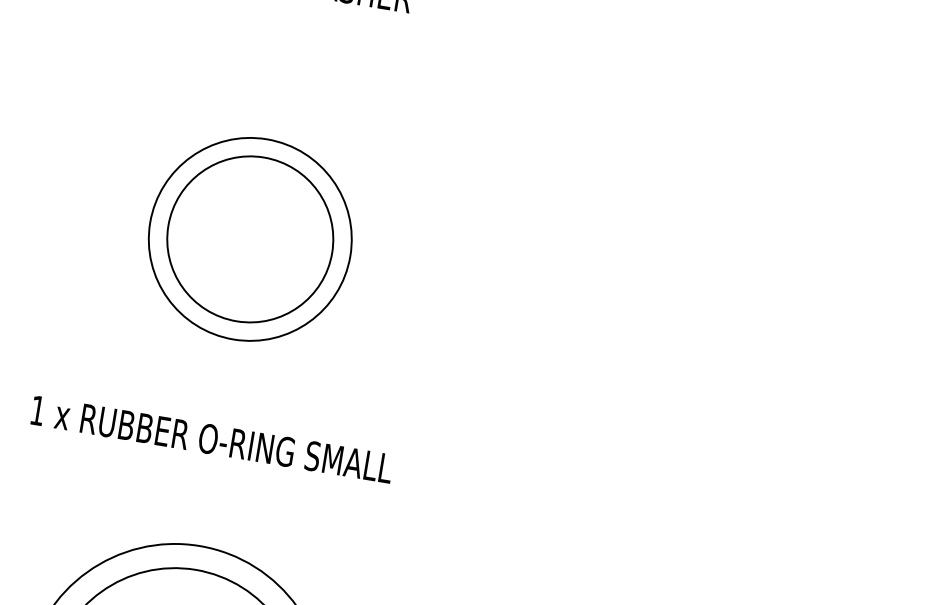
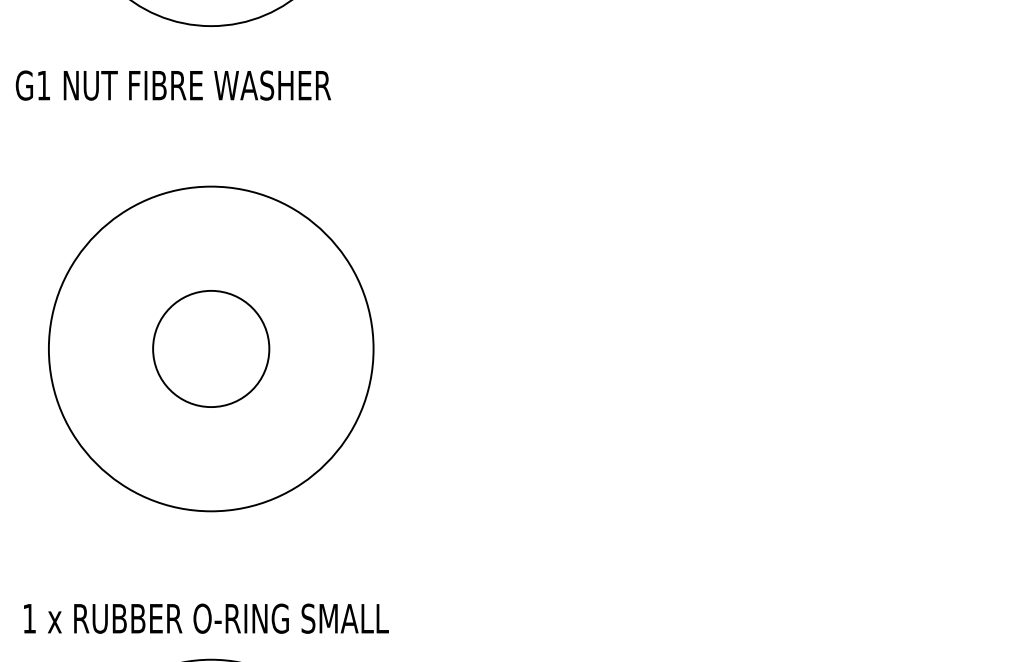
circle: (249, 238) -> (210, 348), size x1.6
circle: (250, 238) -> (211, 348), size x0.7
text: (212, 439) -> (206, 618), moved

